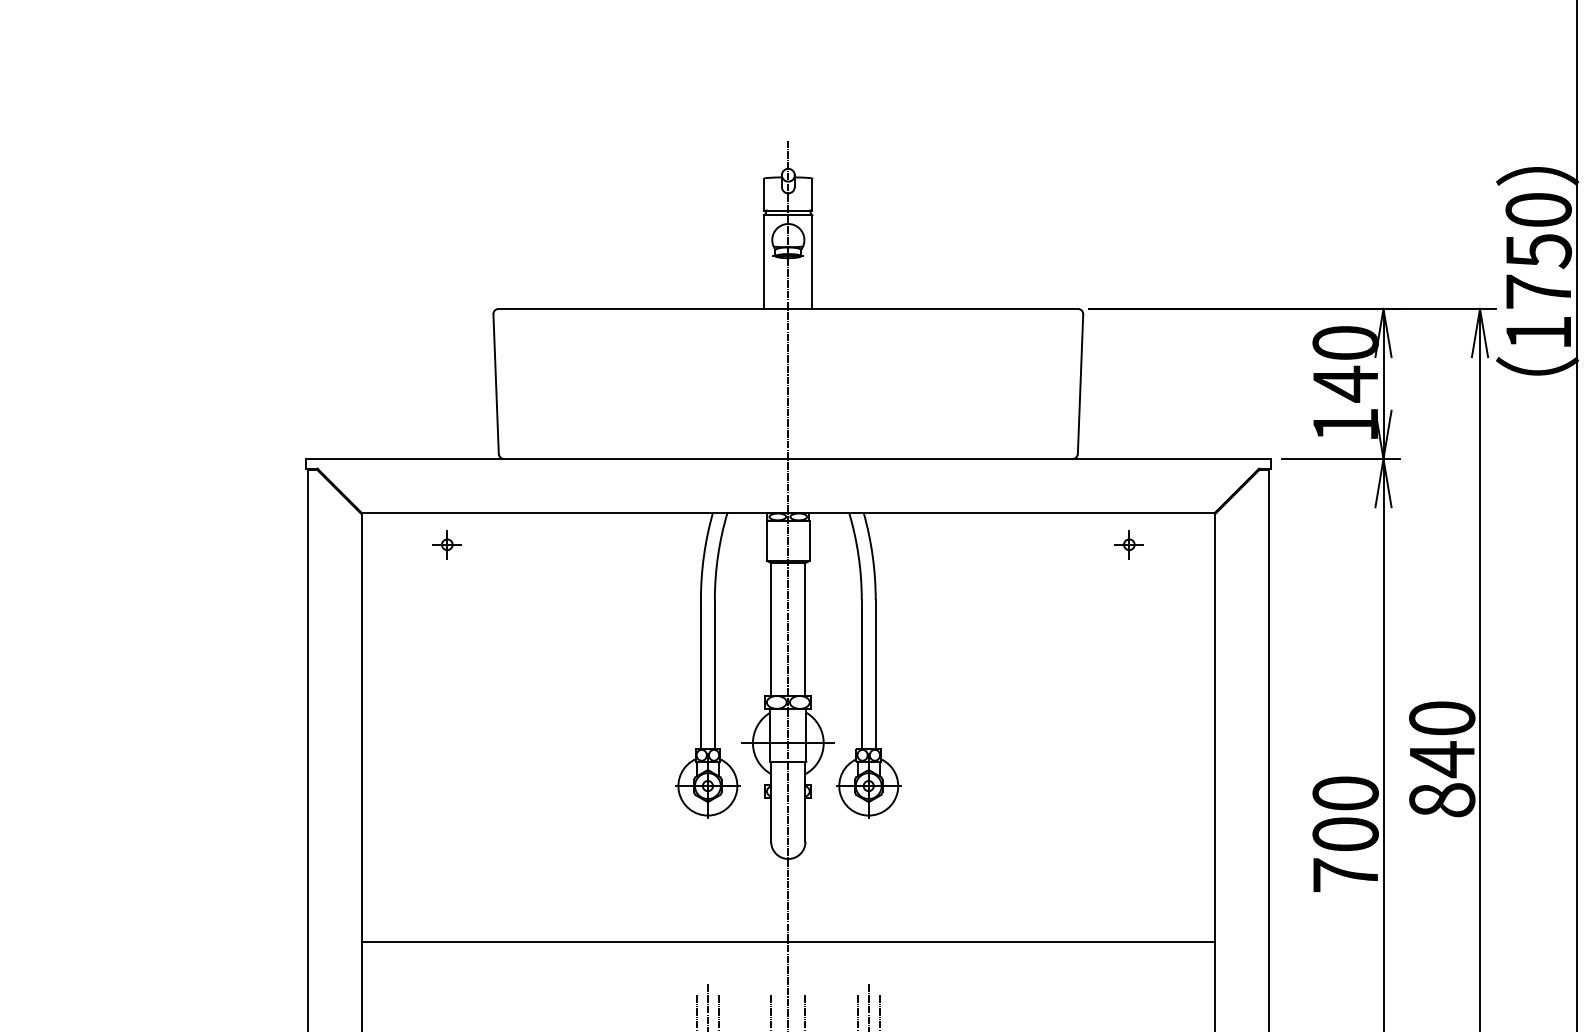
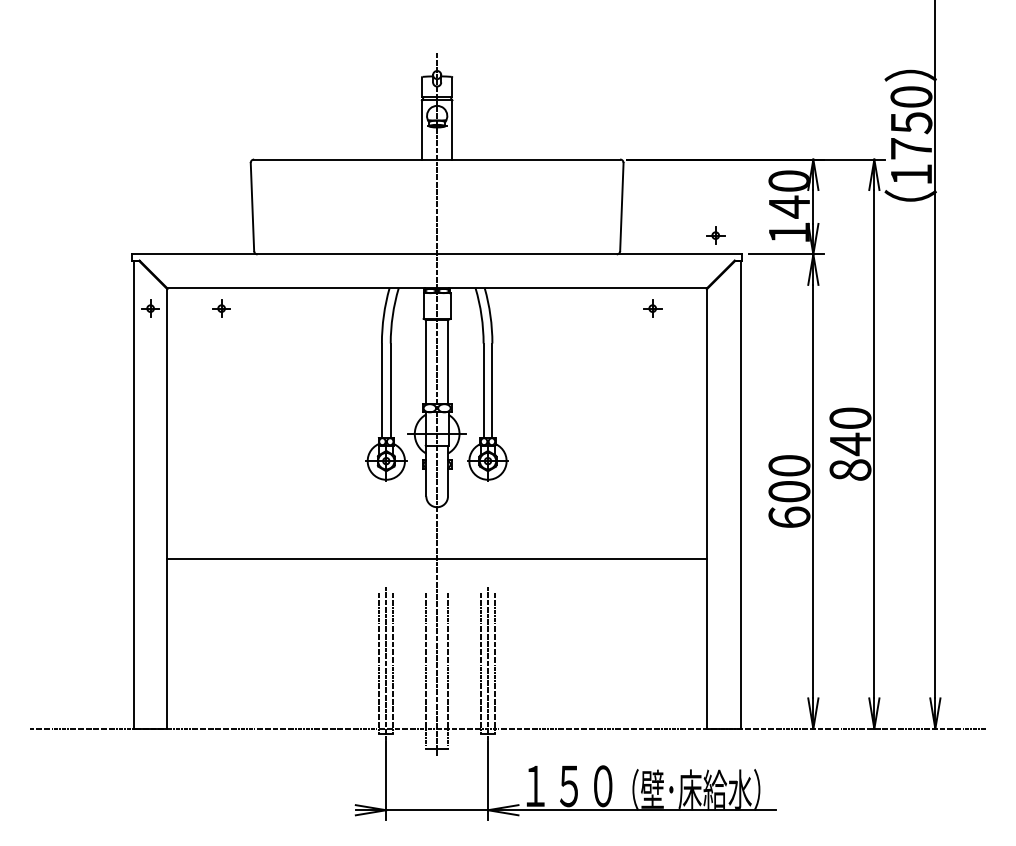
part: (1228, 429) -> (715, 235), added
part: (334, 544) -> (150, 308), added
text: (1345, 875) -> (789, 517), 700 -> 600

